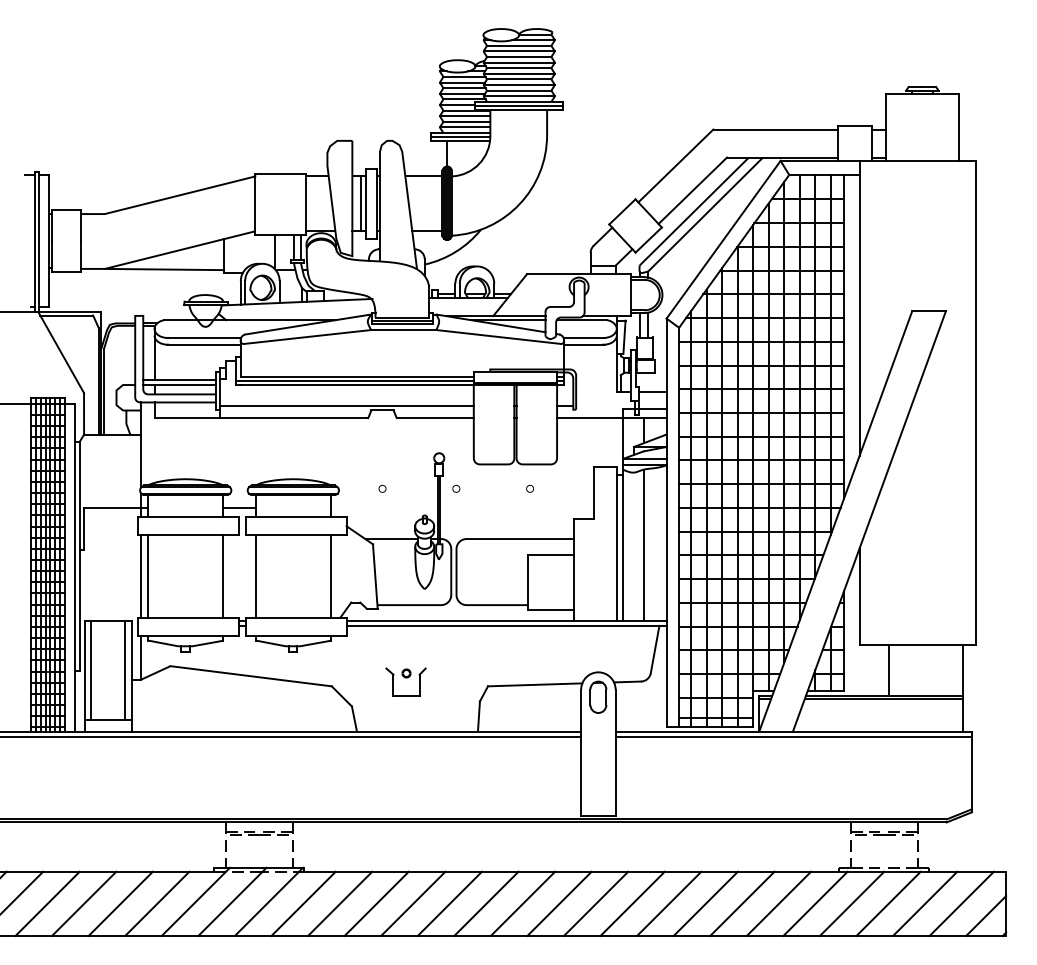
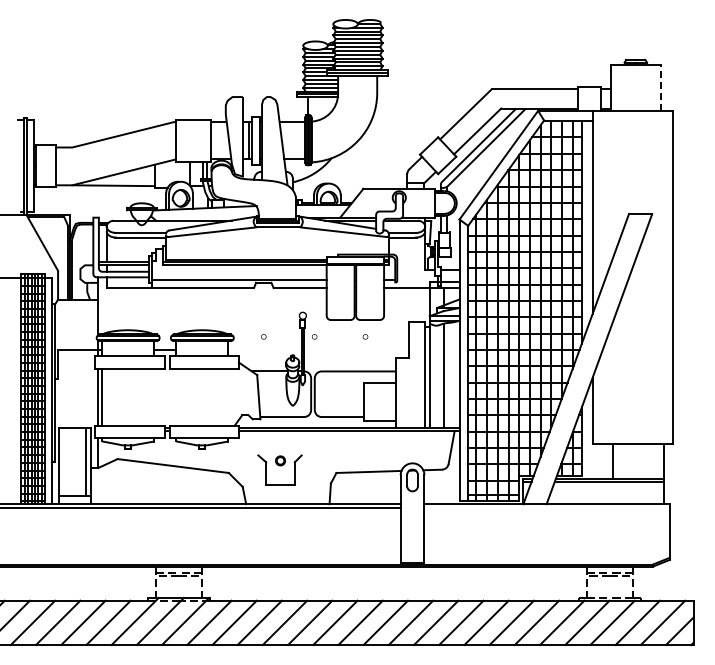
line: (959, 127) -> (661, 87), solid -> dashed
line: (223, 575) -> (154, 396), removed
line: (255, 575) -> (176, 396), removed
line: (331, 575) -> (228, 396), removed
line: (90, 669) -> (62, 461), removed
part: (405, 681) -> (279, 469), size x1.6
line: (792, 736) -> (546, 507), removed

